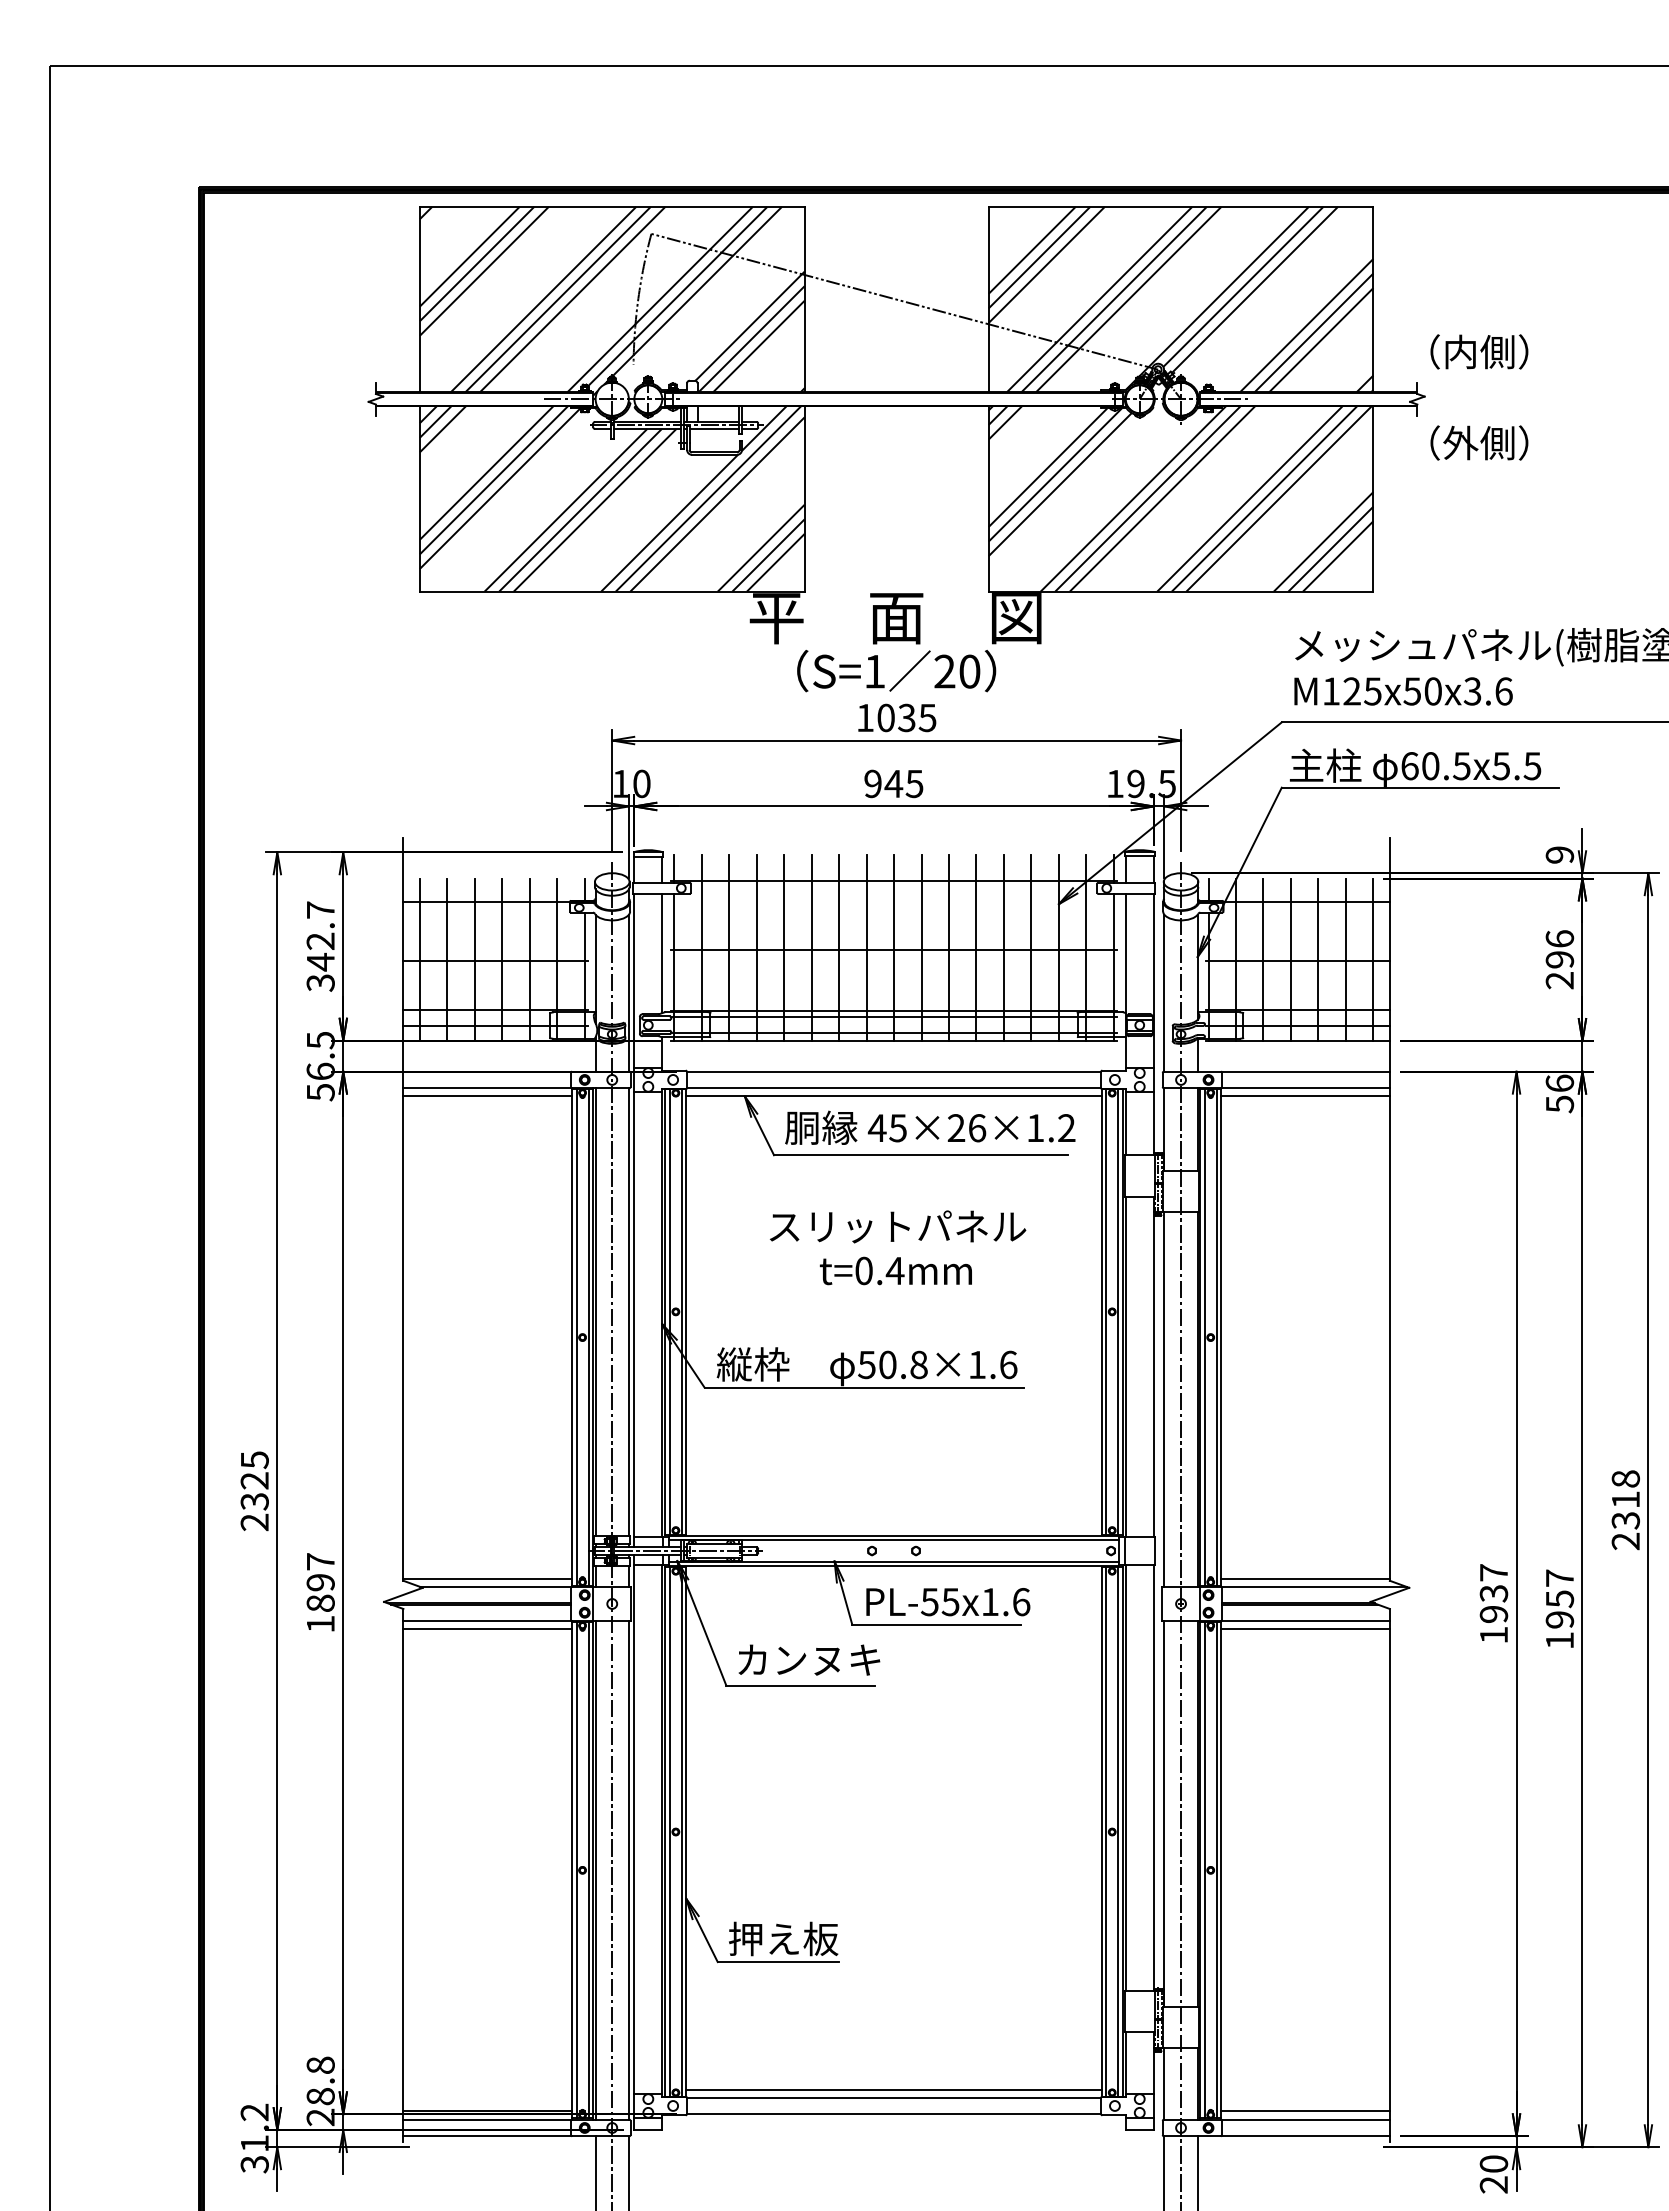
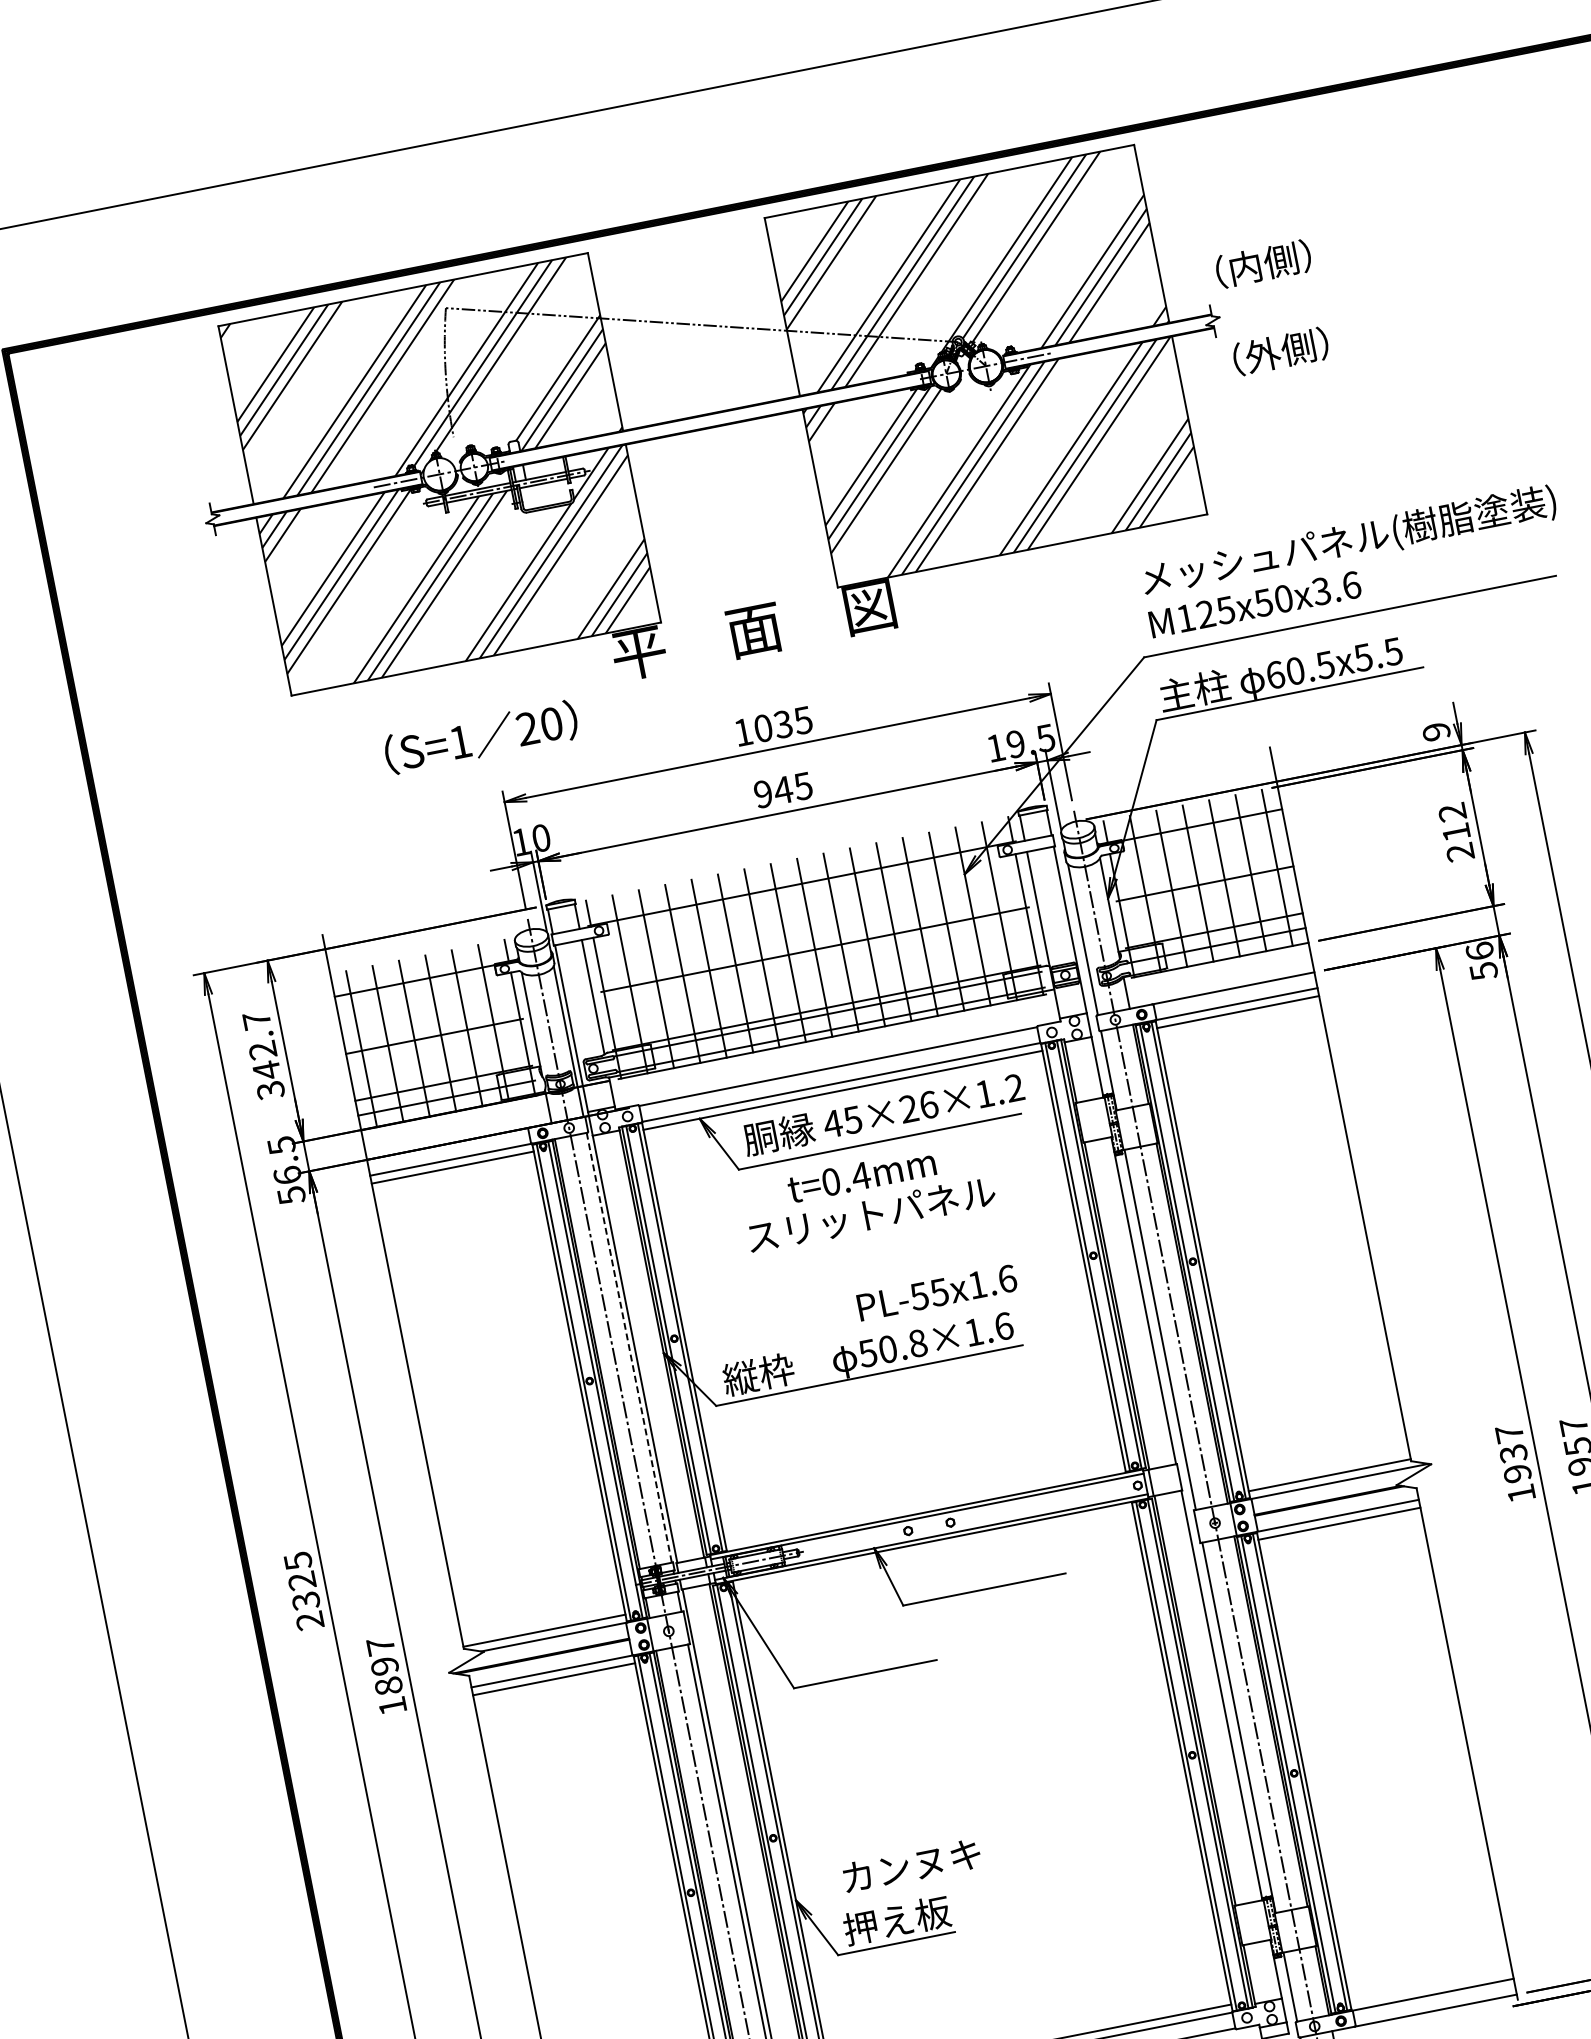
text: (896, 670) -> (481, 736), moved
text: (1559, 949) -> (1454, 822), 296 -> 212
text: (895, 1270) -> (861, 1175), moved
line: (628, 1312) -> (629, 1348), solid -> dashed
text: (948, 1602) -> (937, 1293), moved
text: (809, 1659) -> (911, 1865), moved
line: (1305, 2111) -> (1431, 1986), removed

